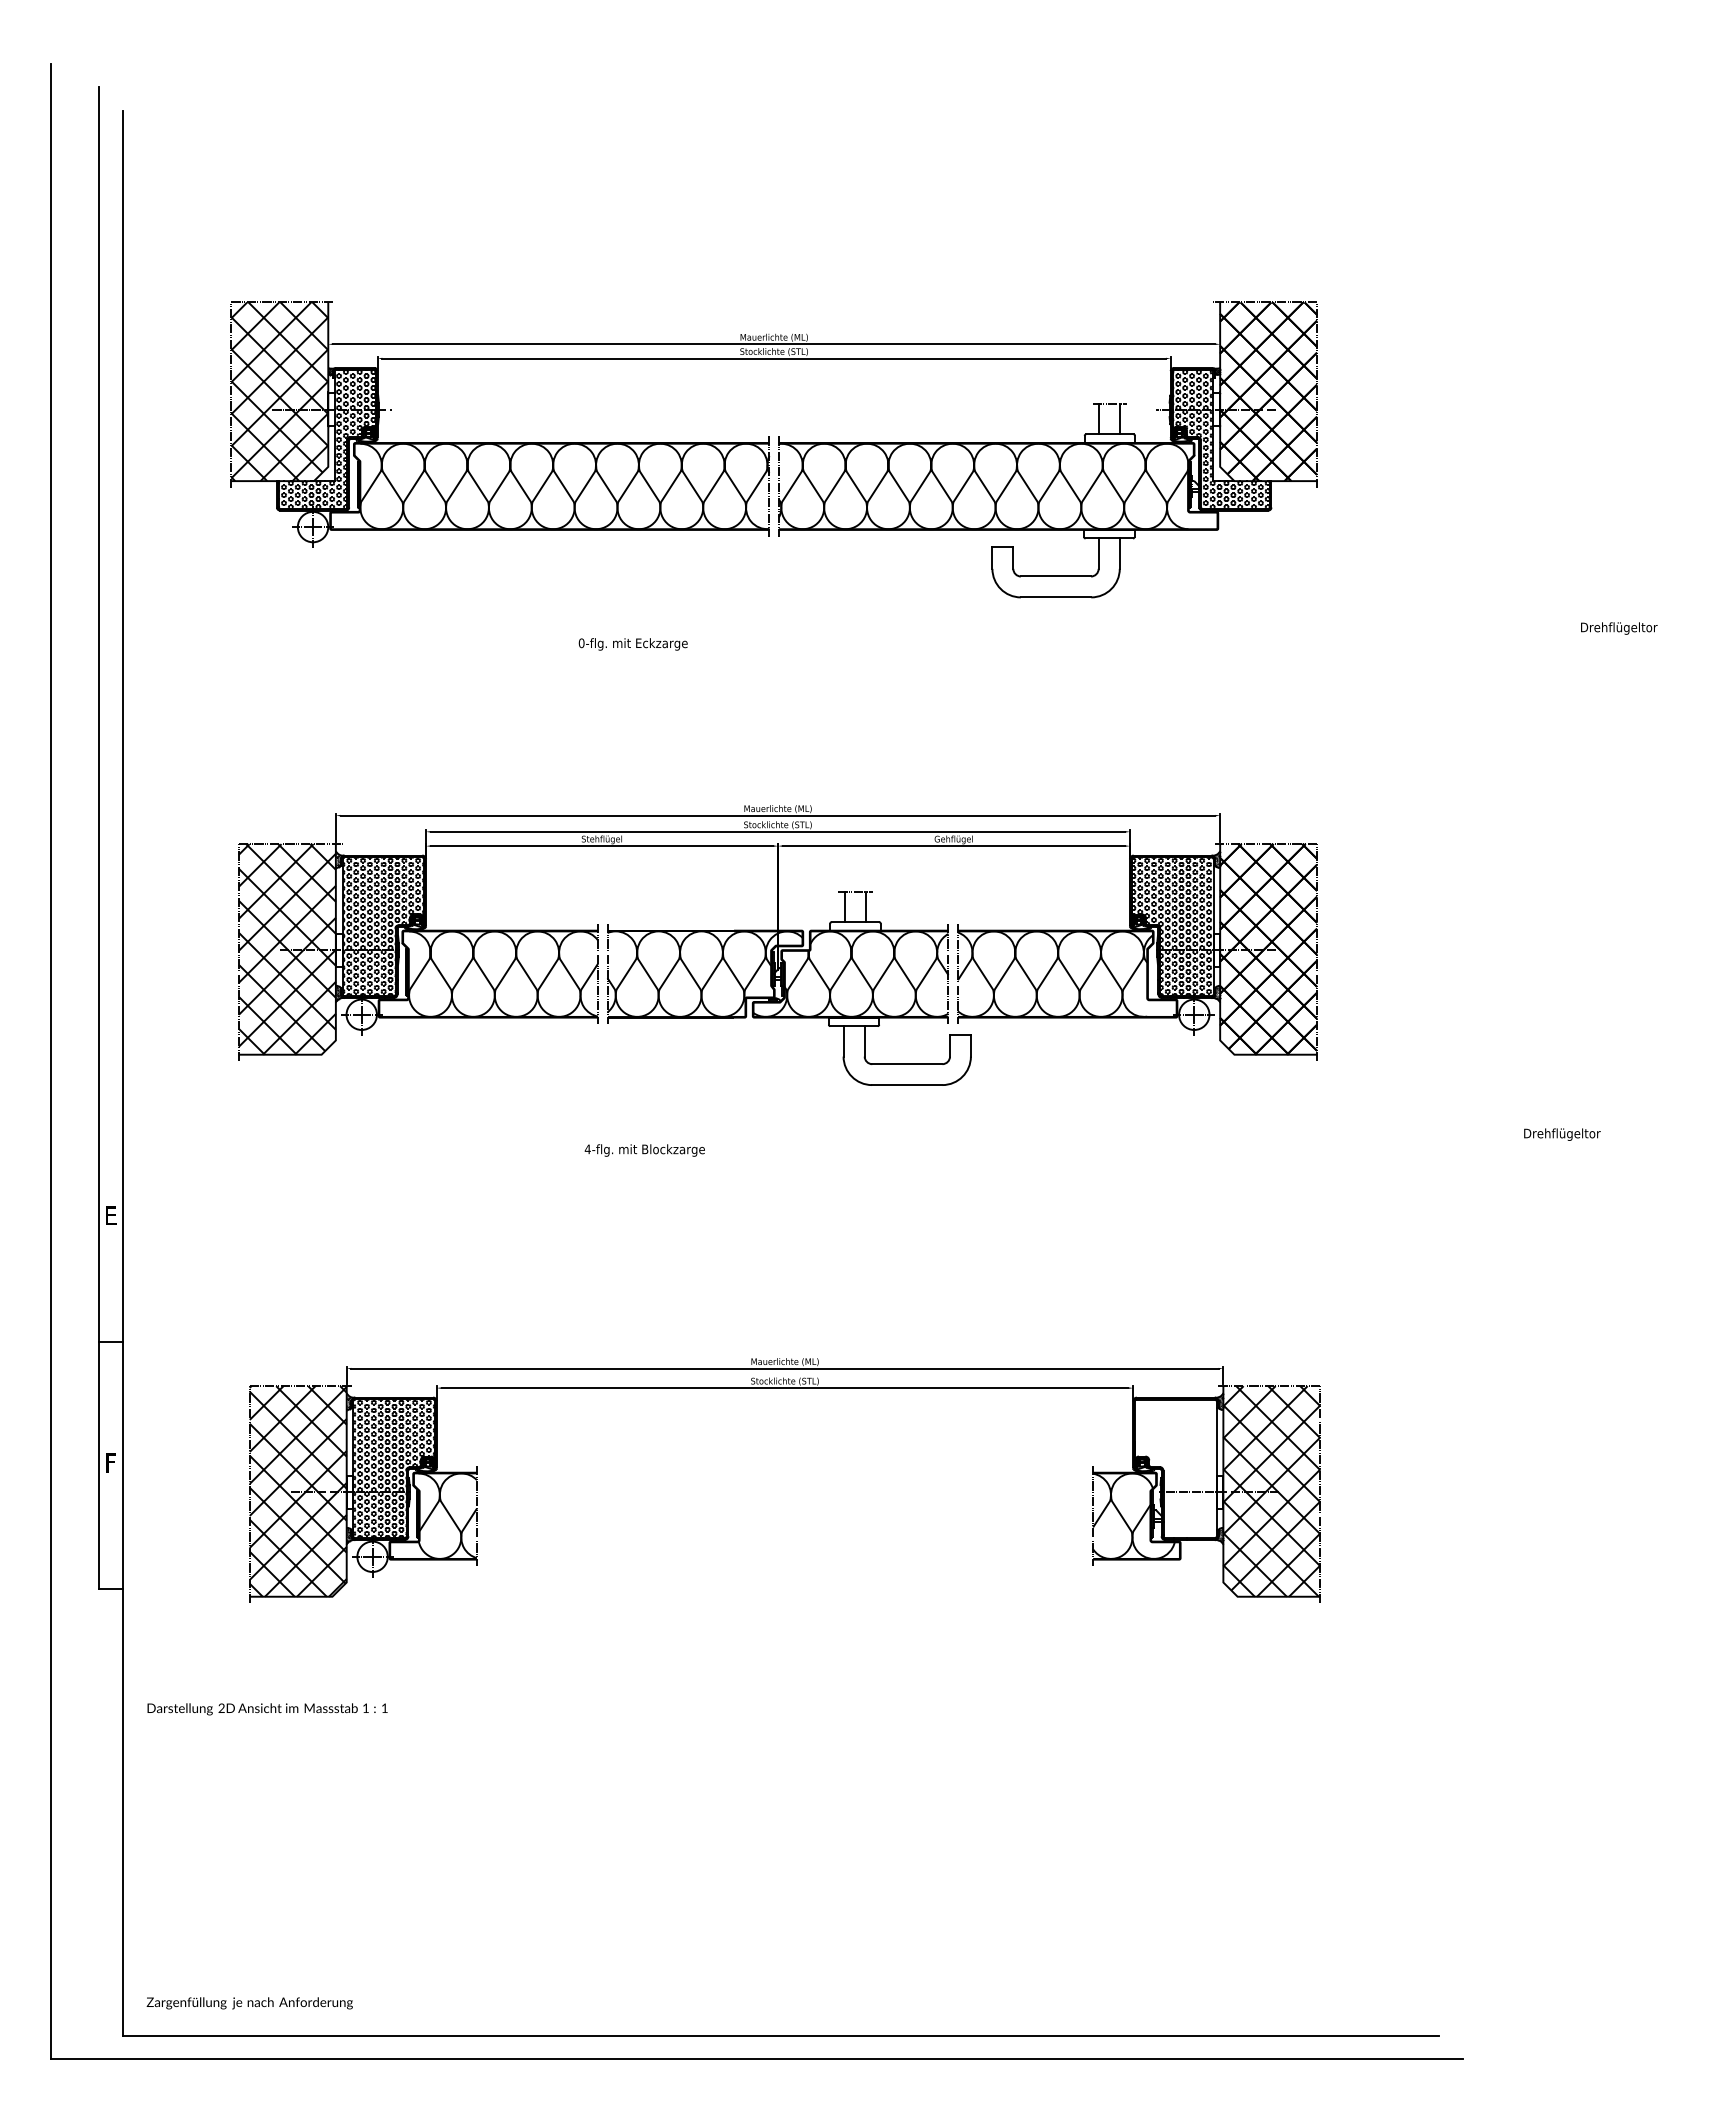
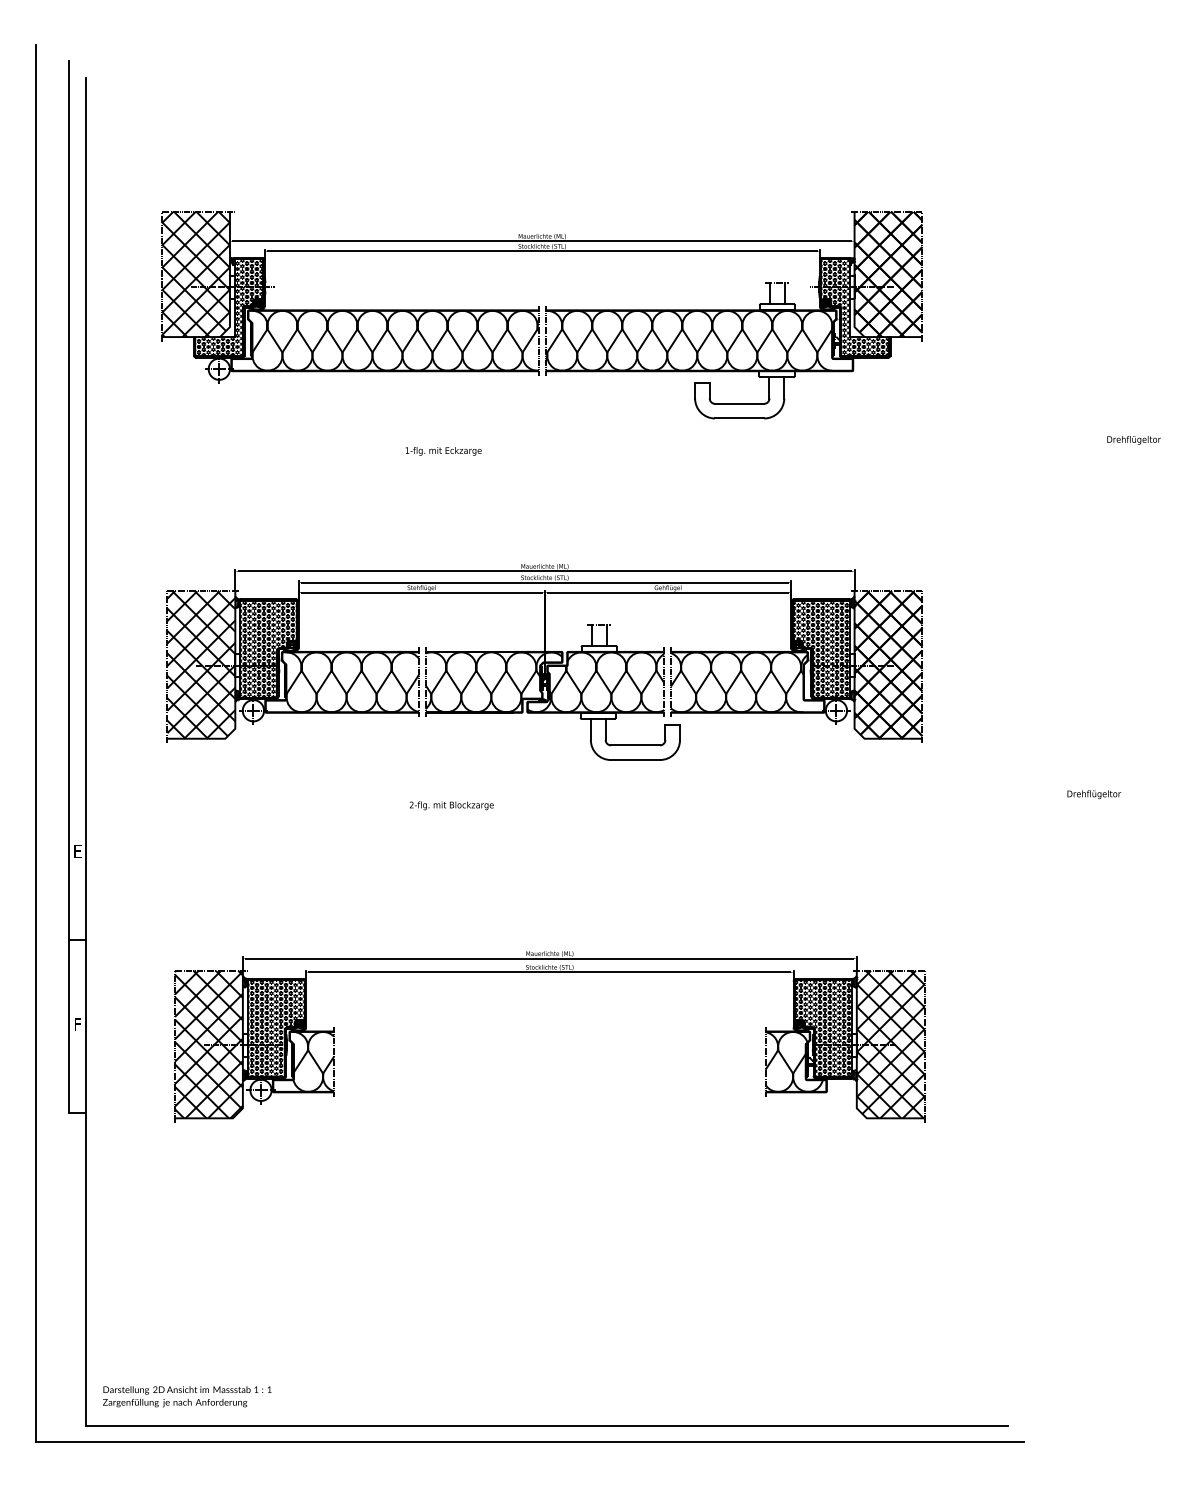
text: (581, 643) -> (407, 450), 0-flg. -> 1-flg.
text: (587, 1149) -> (411, 805), 4-flg. -> 2-flg.
hatch: (1174, 1468) -> (822, 1028), added
text: (267, 1709) -> (187, 1390), moved

